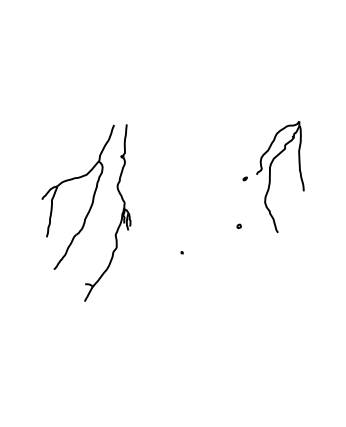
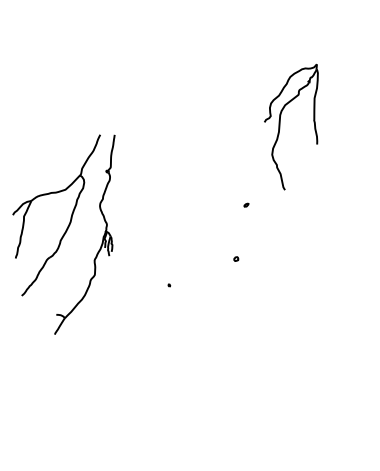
part: (270, 176) -> (280, 125), moved

